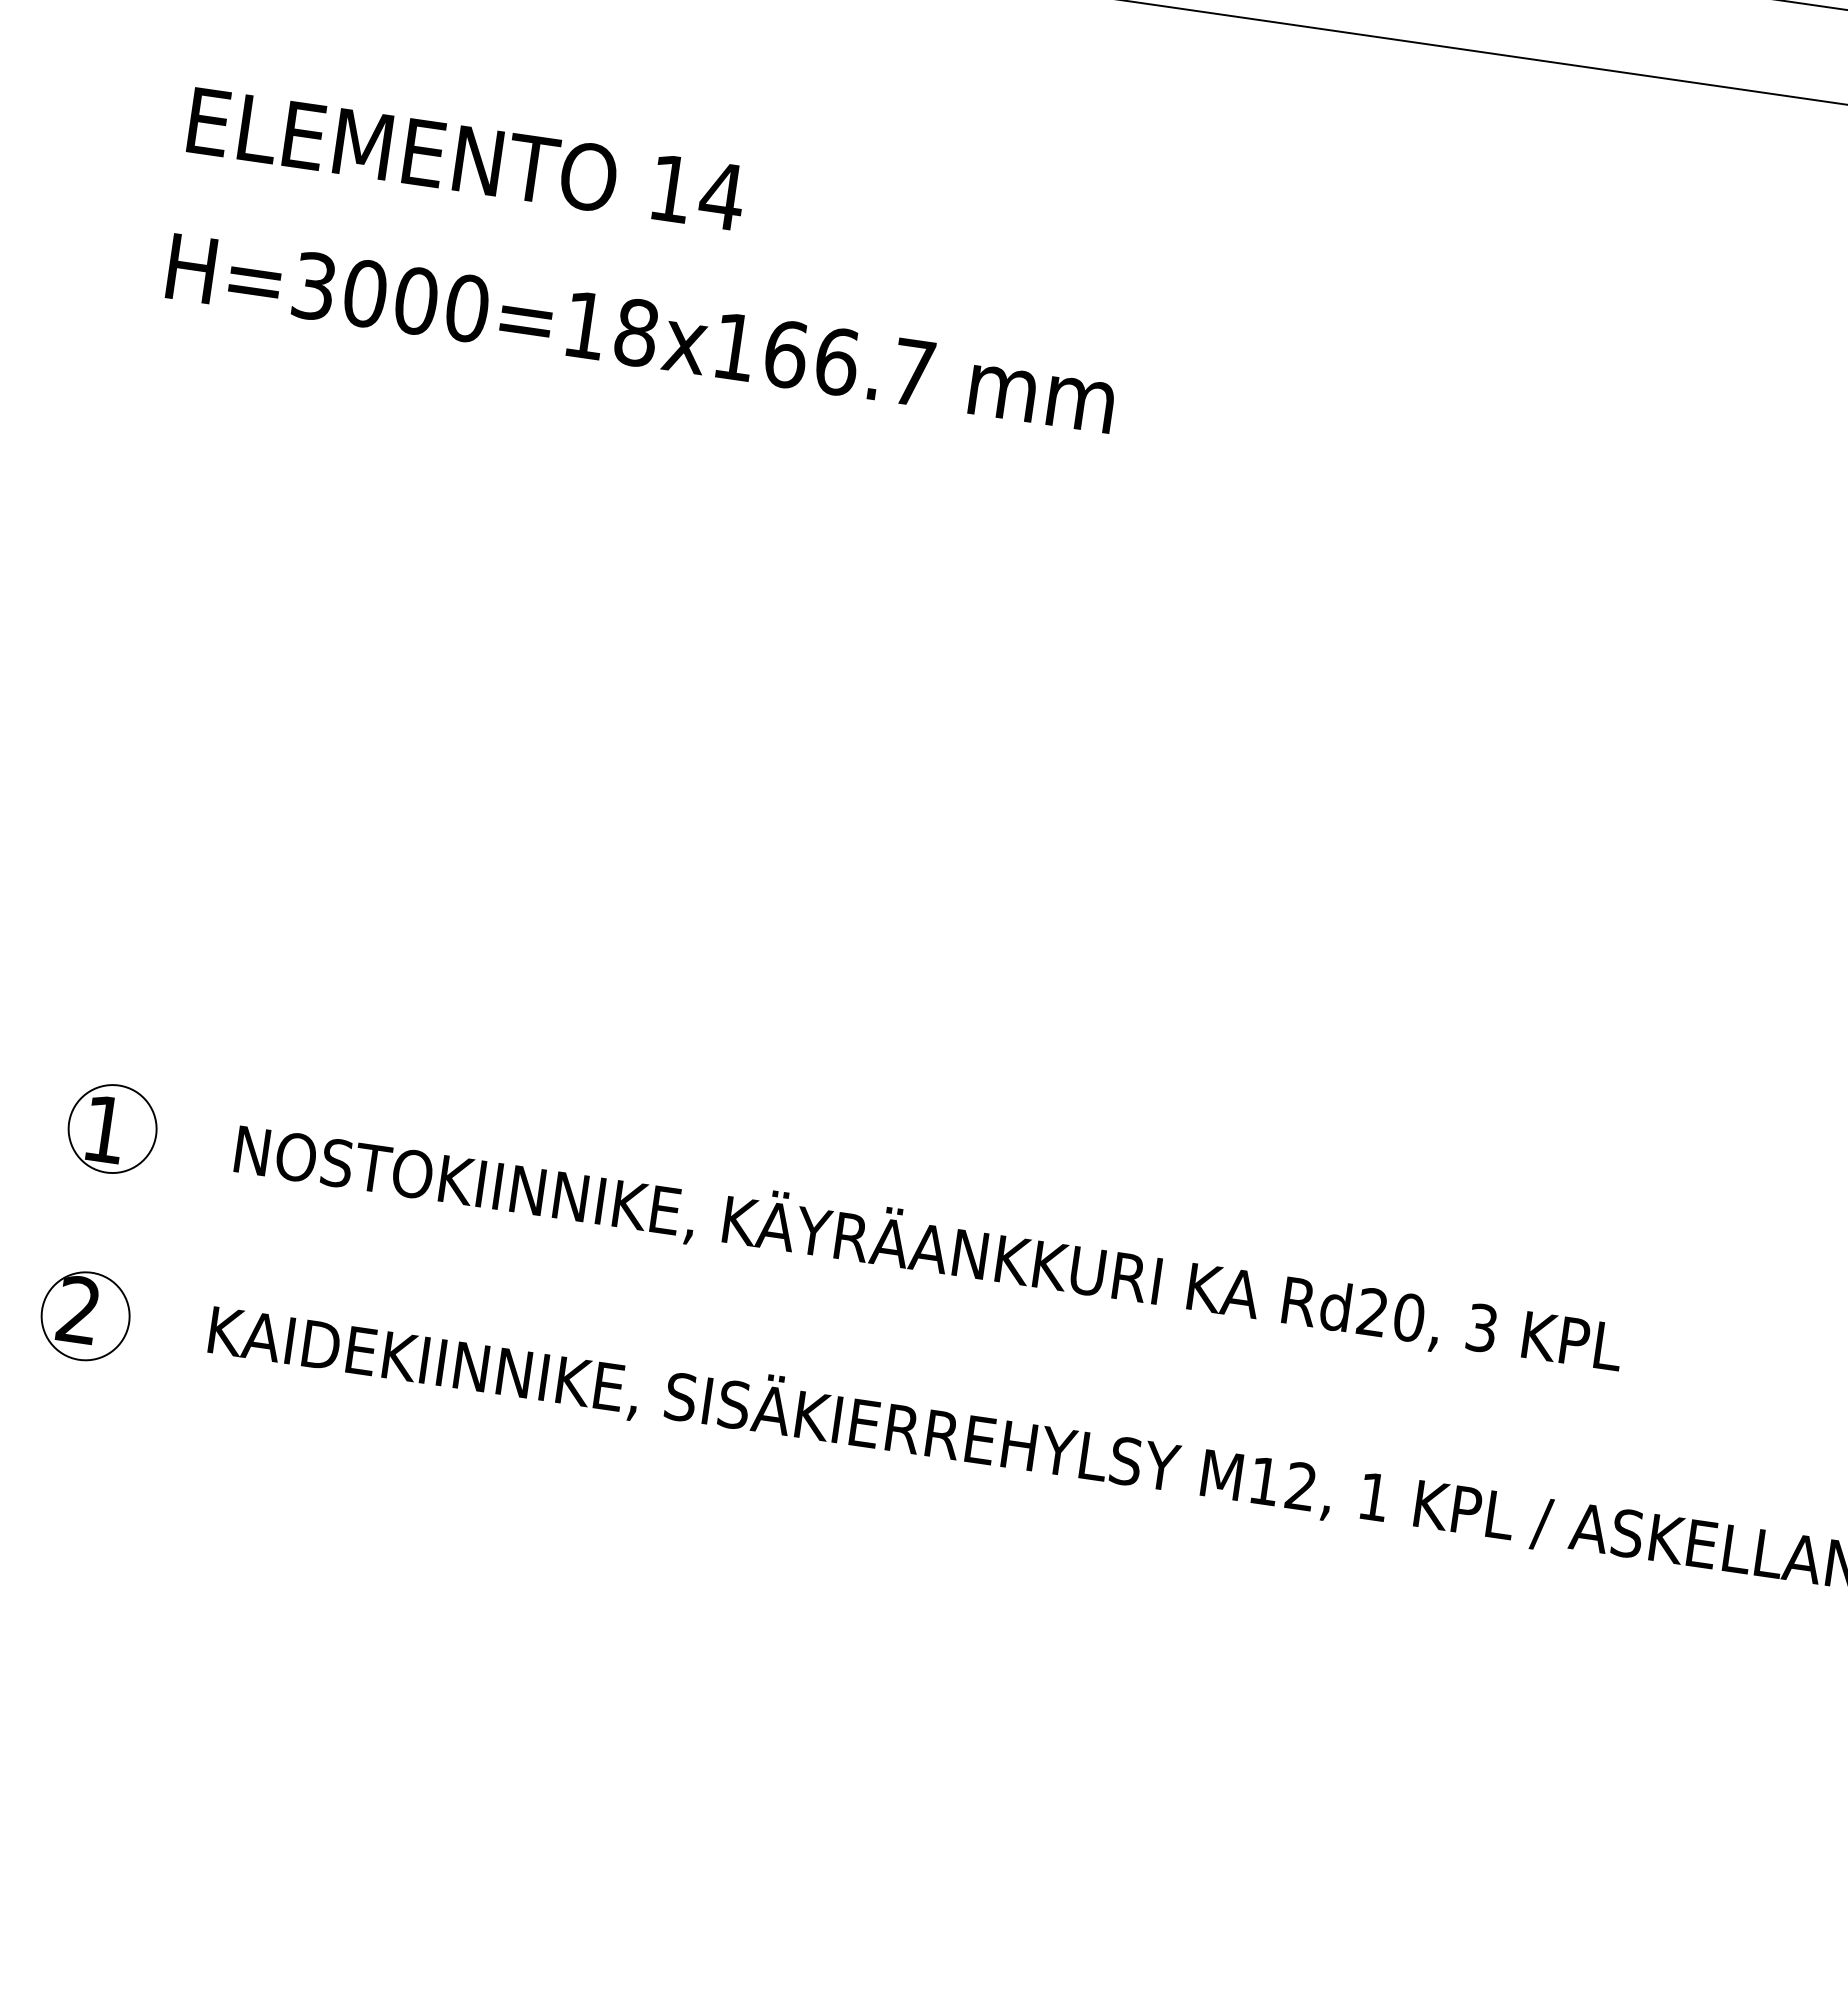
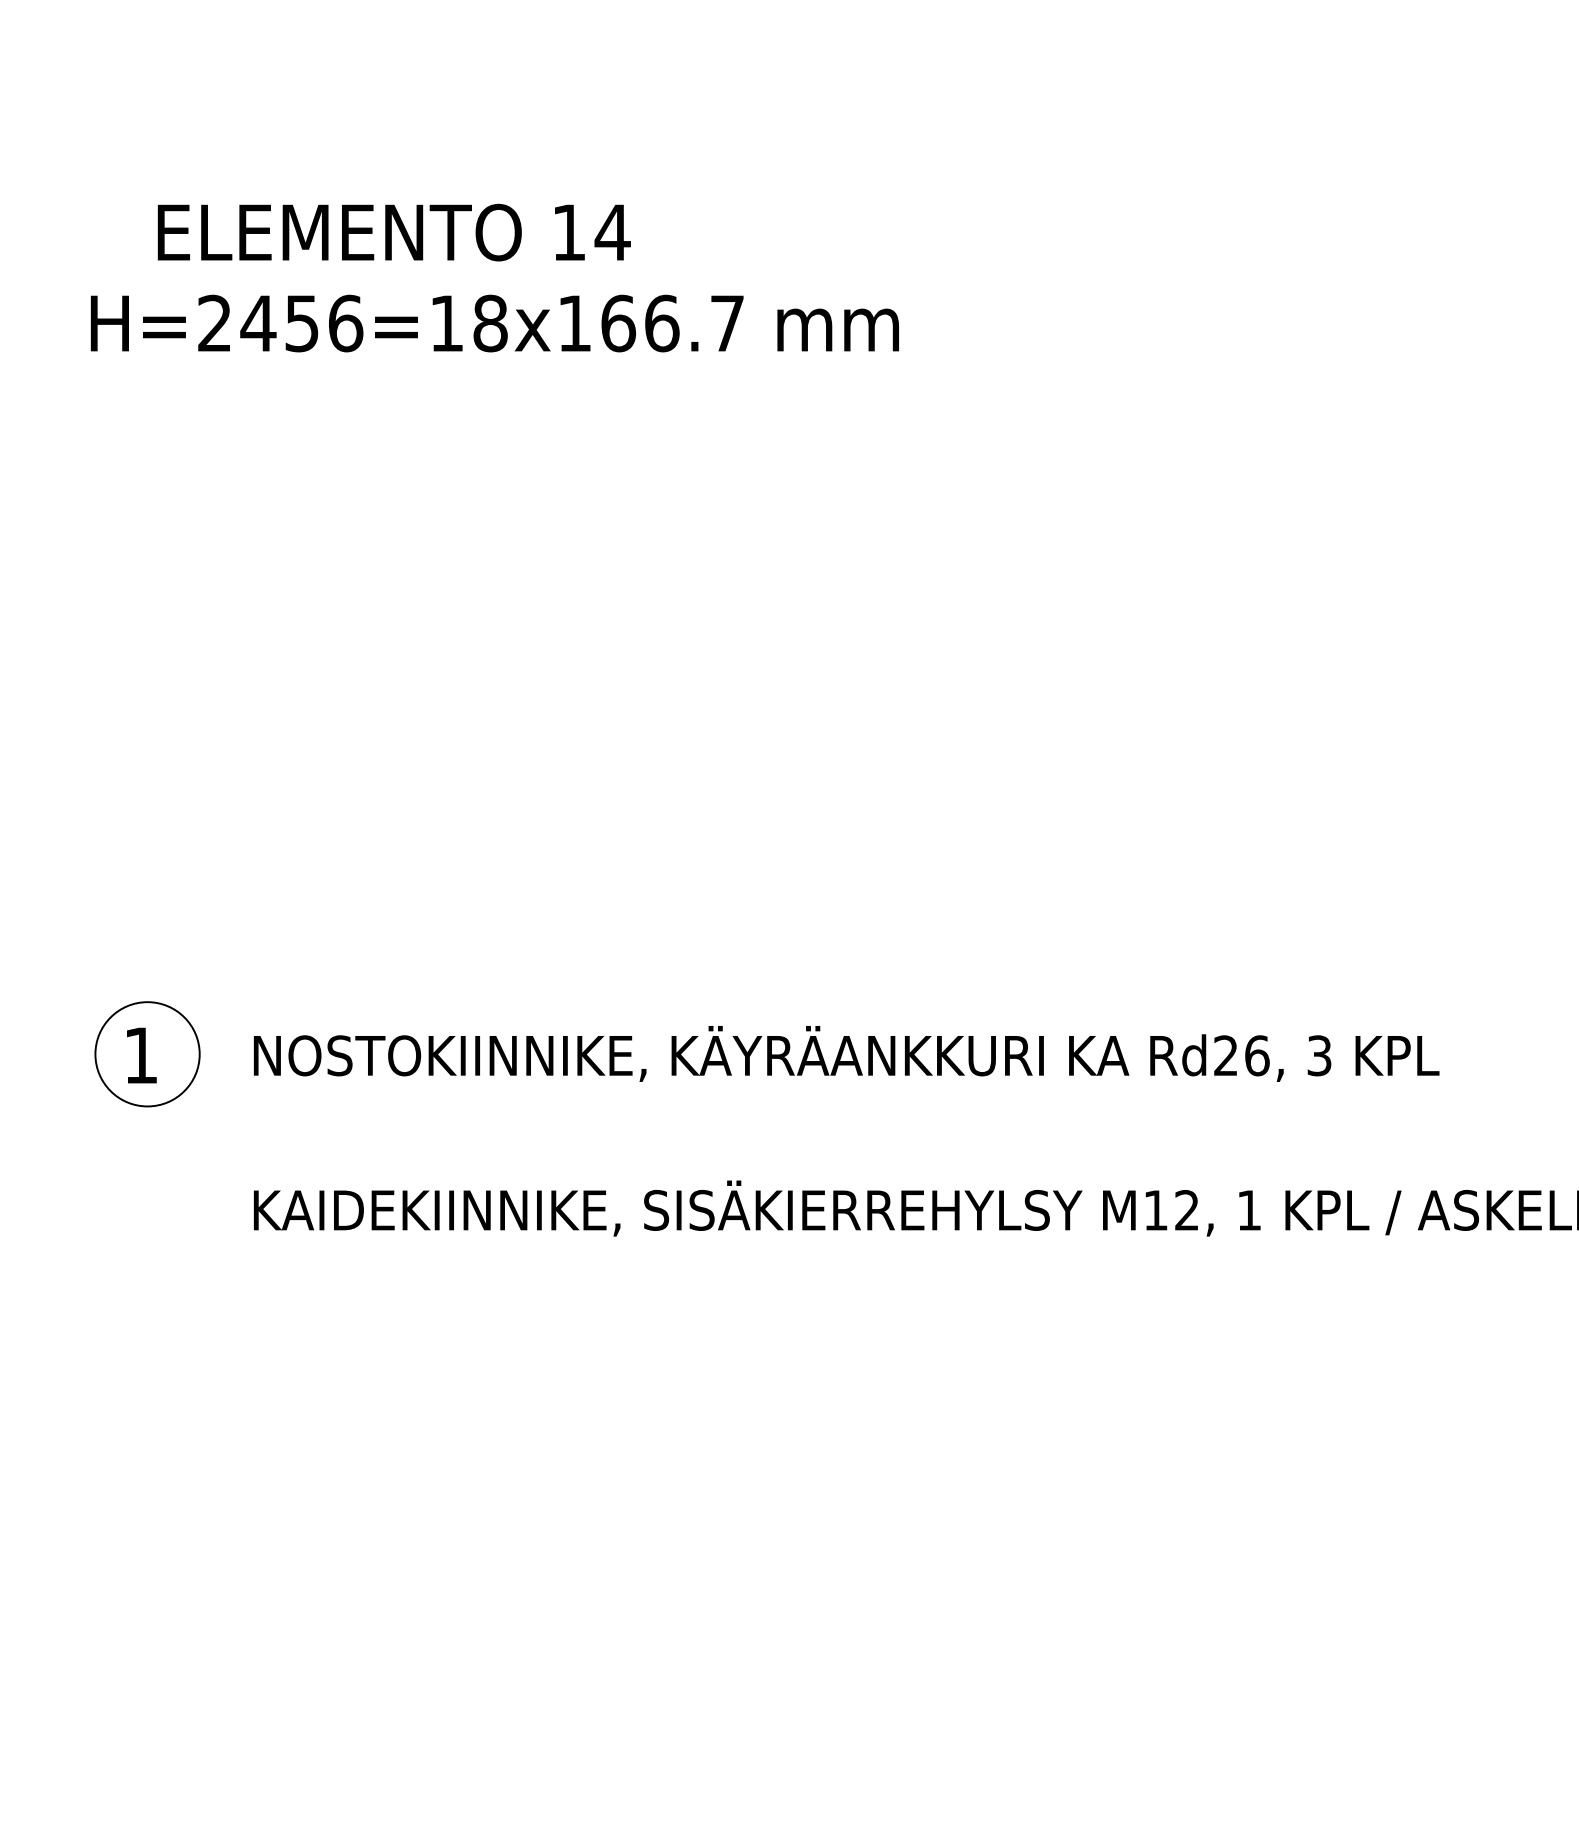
text: (465, 159) -> (393, 232), moved
text: (391, 297) -> (280, 323), H=3000=18x166.7 -> H=2456=18x166.7
circle: (112, 1129) -> (147, 1054), size x1.4
part: (85, 1316) -> (147, 1214), removed
text: (1409, 1317) -> (1257, 1055), Rd20, -> Rd26,

